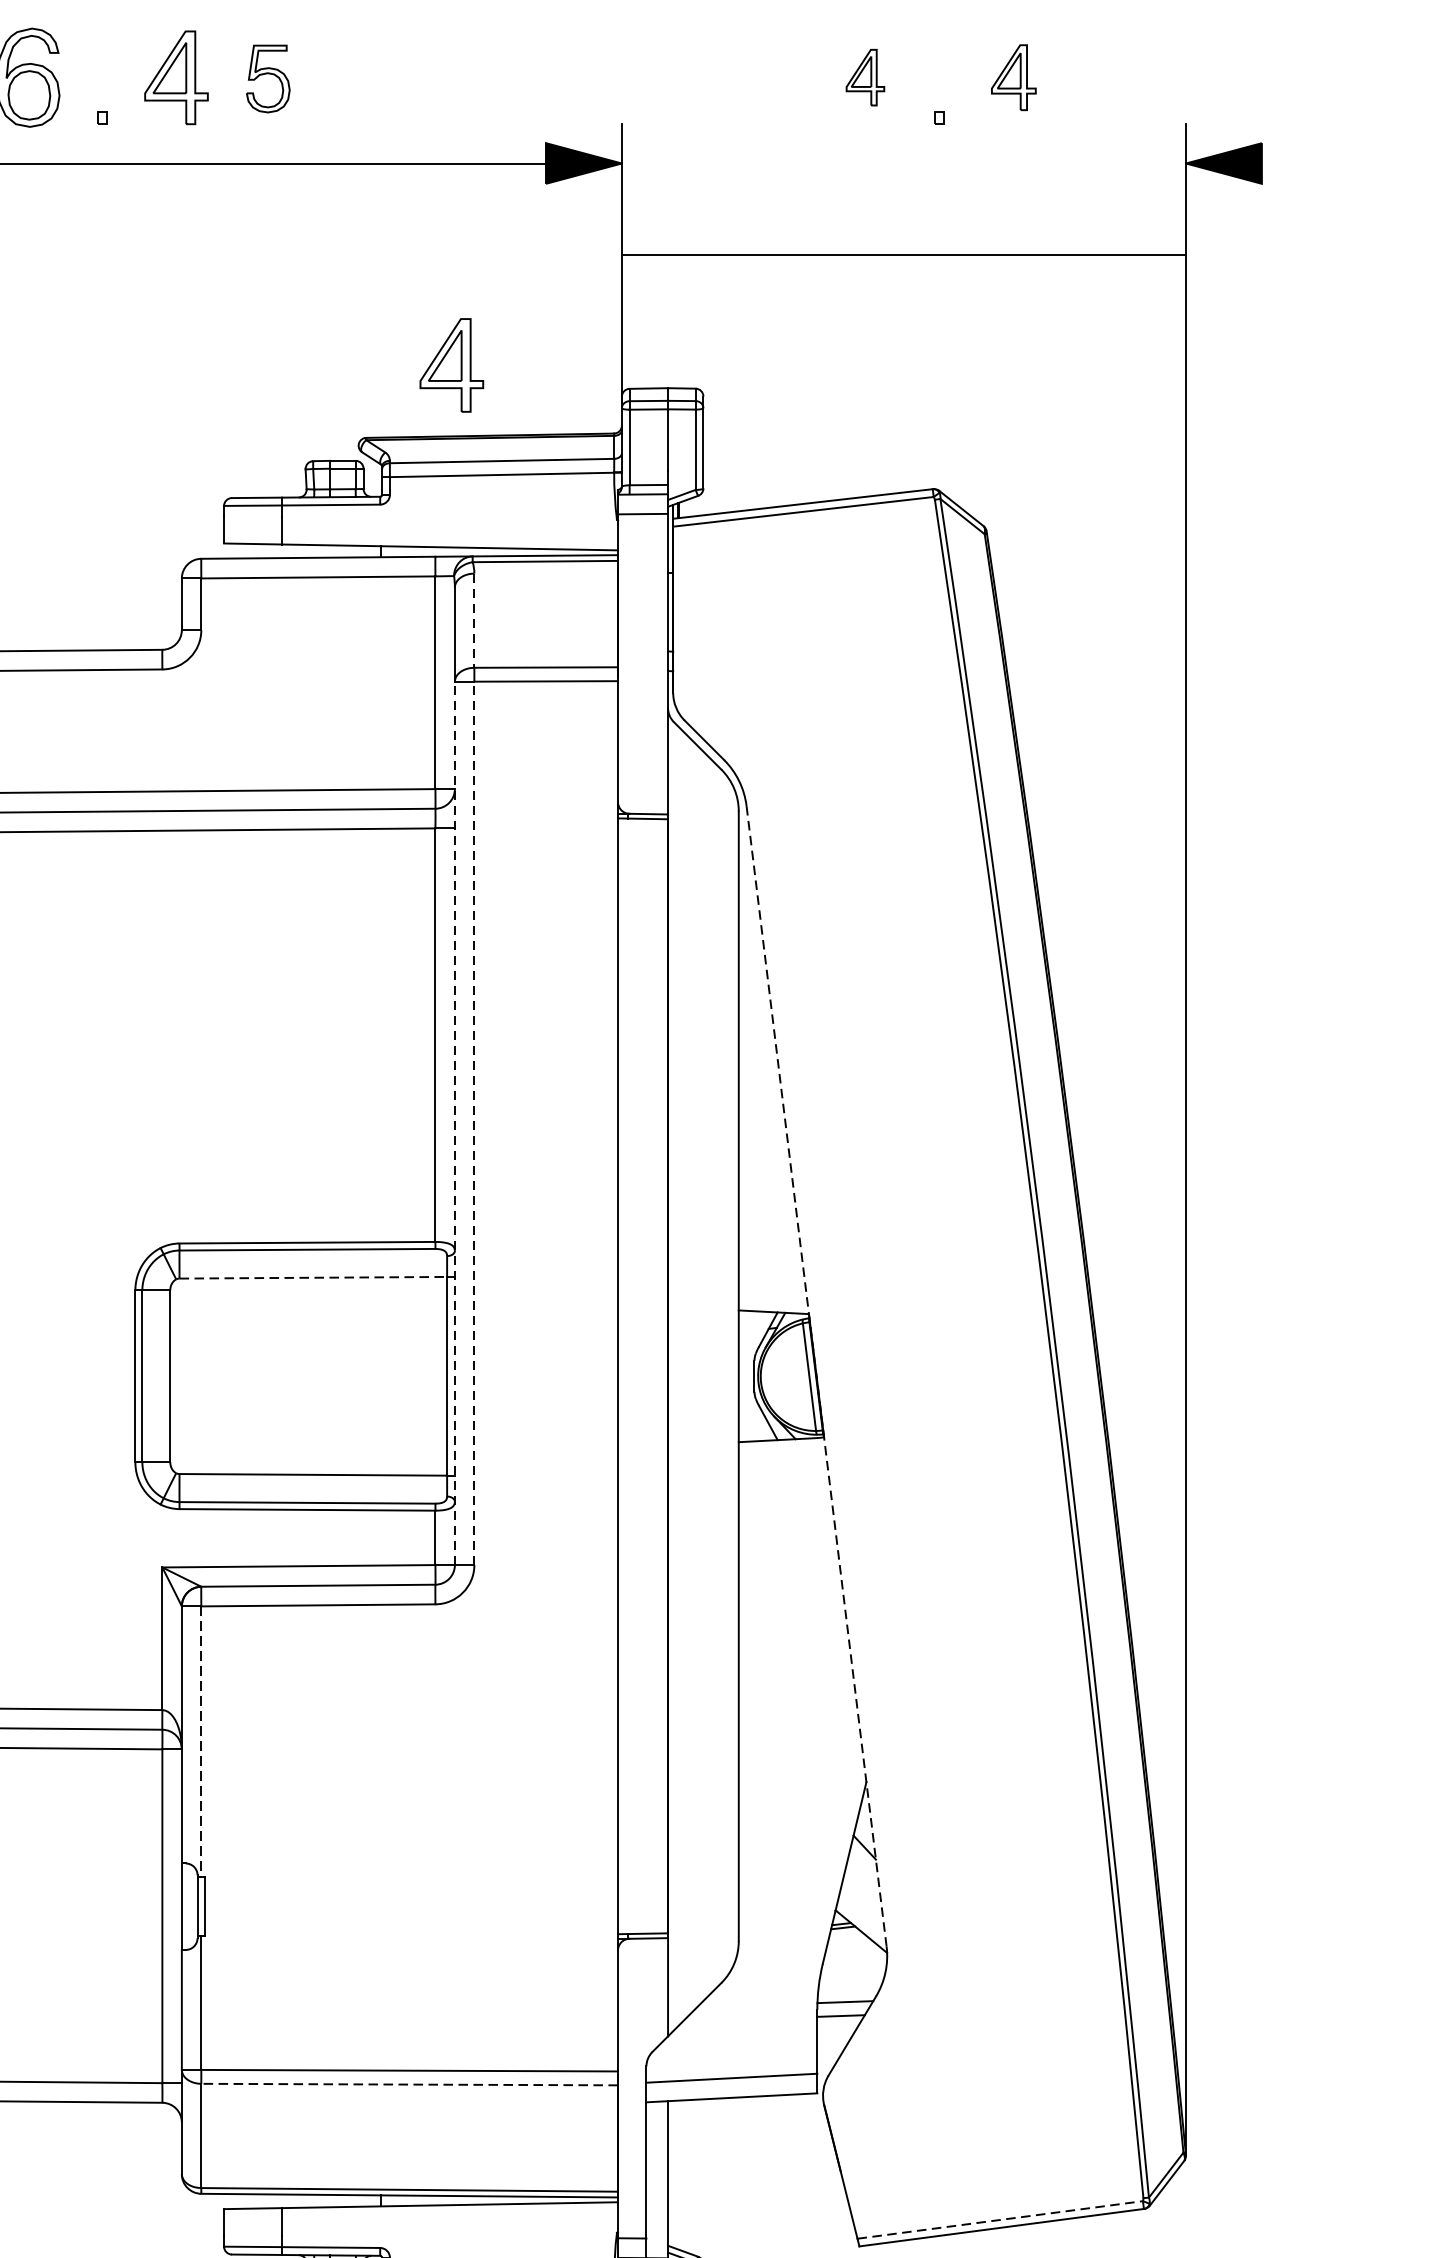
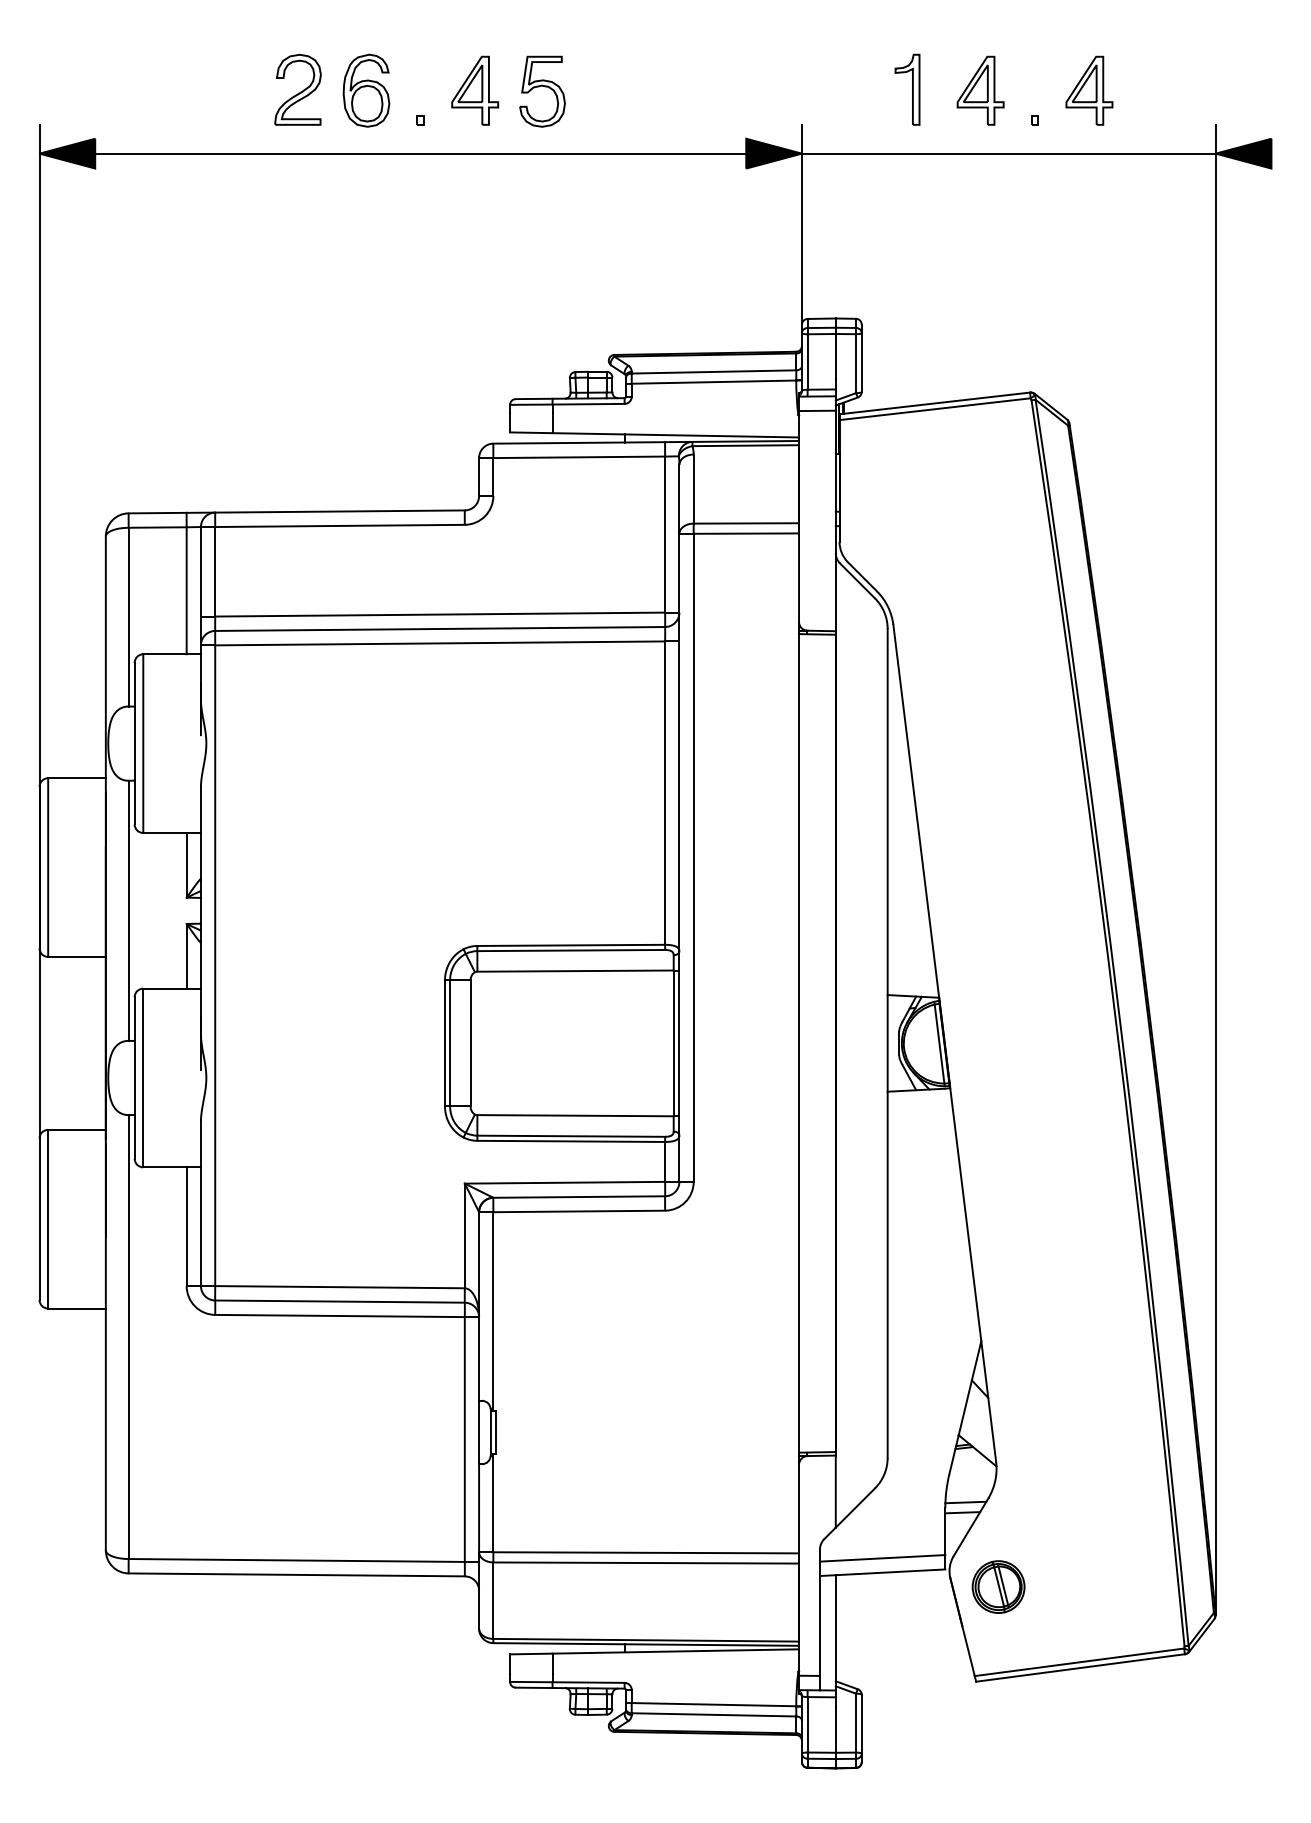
part: (765, 76) -> (907, 89), added
part: (865, 77) -> (980, 90), size x1.67
part: (1013, 77) -> (1089, 90), size x1.43
part: (268, 78) -> (542, 91), size x1.43
line: (903, 254) -> (1008, 153), moved
part: (452, 365) -> (677, 301), removed
line: (474, 621) -> (693, 489), dashed -> solid
line: (455, 1122) -> (679, 857), dashed -> solid
line: (474, 1122) -> (693, 857), dashed -> solid
line: (314, 1278) -> (576, 971), dashed -> solid
line: (816, 1376) -> (944, 1043), dashed -> solid
line: (201, 1743) -> (493, 1312), dashed -> solid
line: (410, 2085) -> (646, 1563), dashed -> solid
part: (889, 2116) -> (998, 1586), added
line: (1000, 2220) -> (1079, 1662), dashed -> solid

